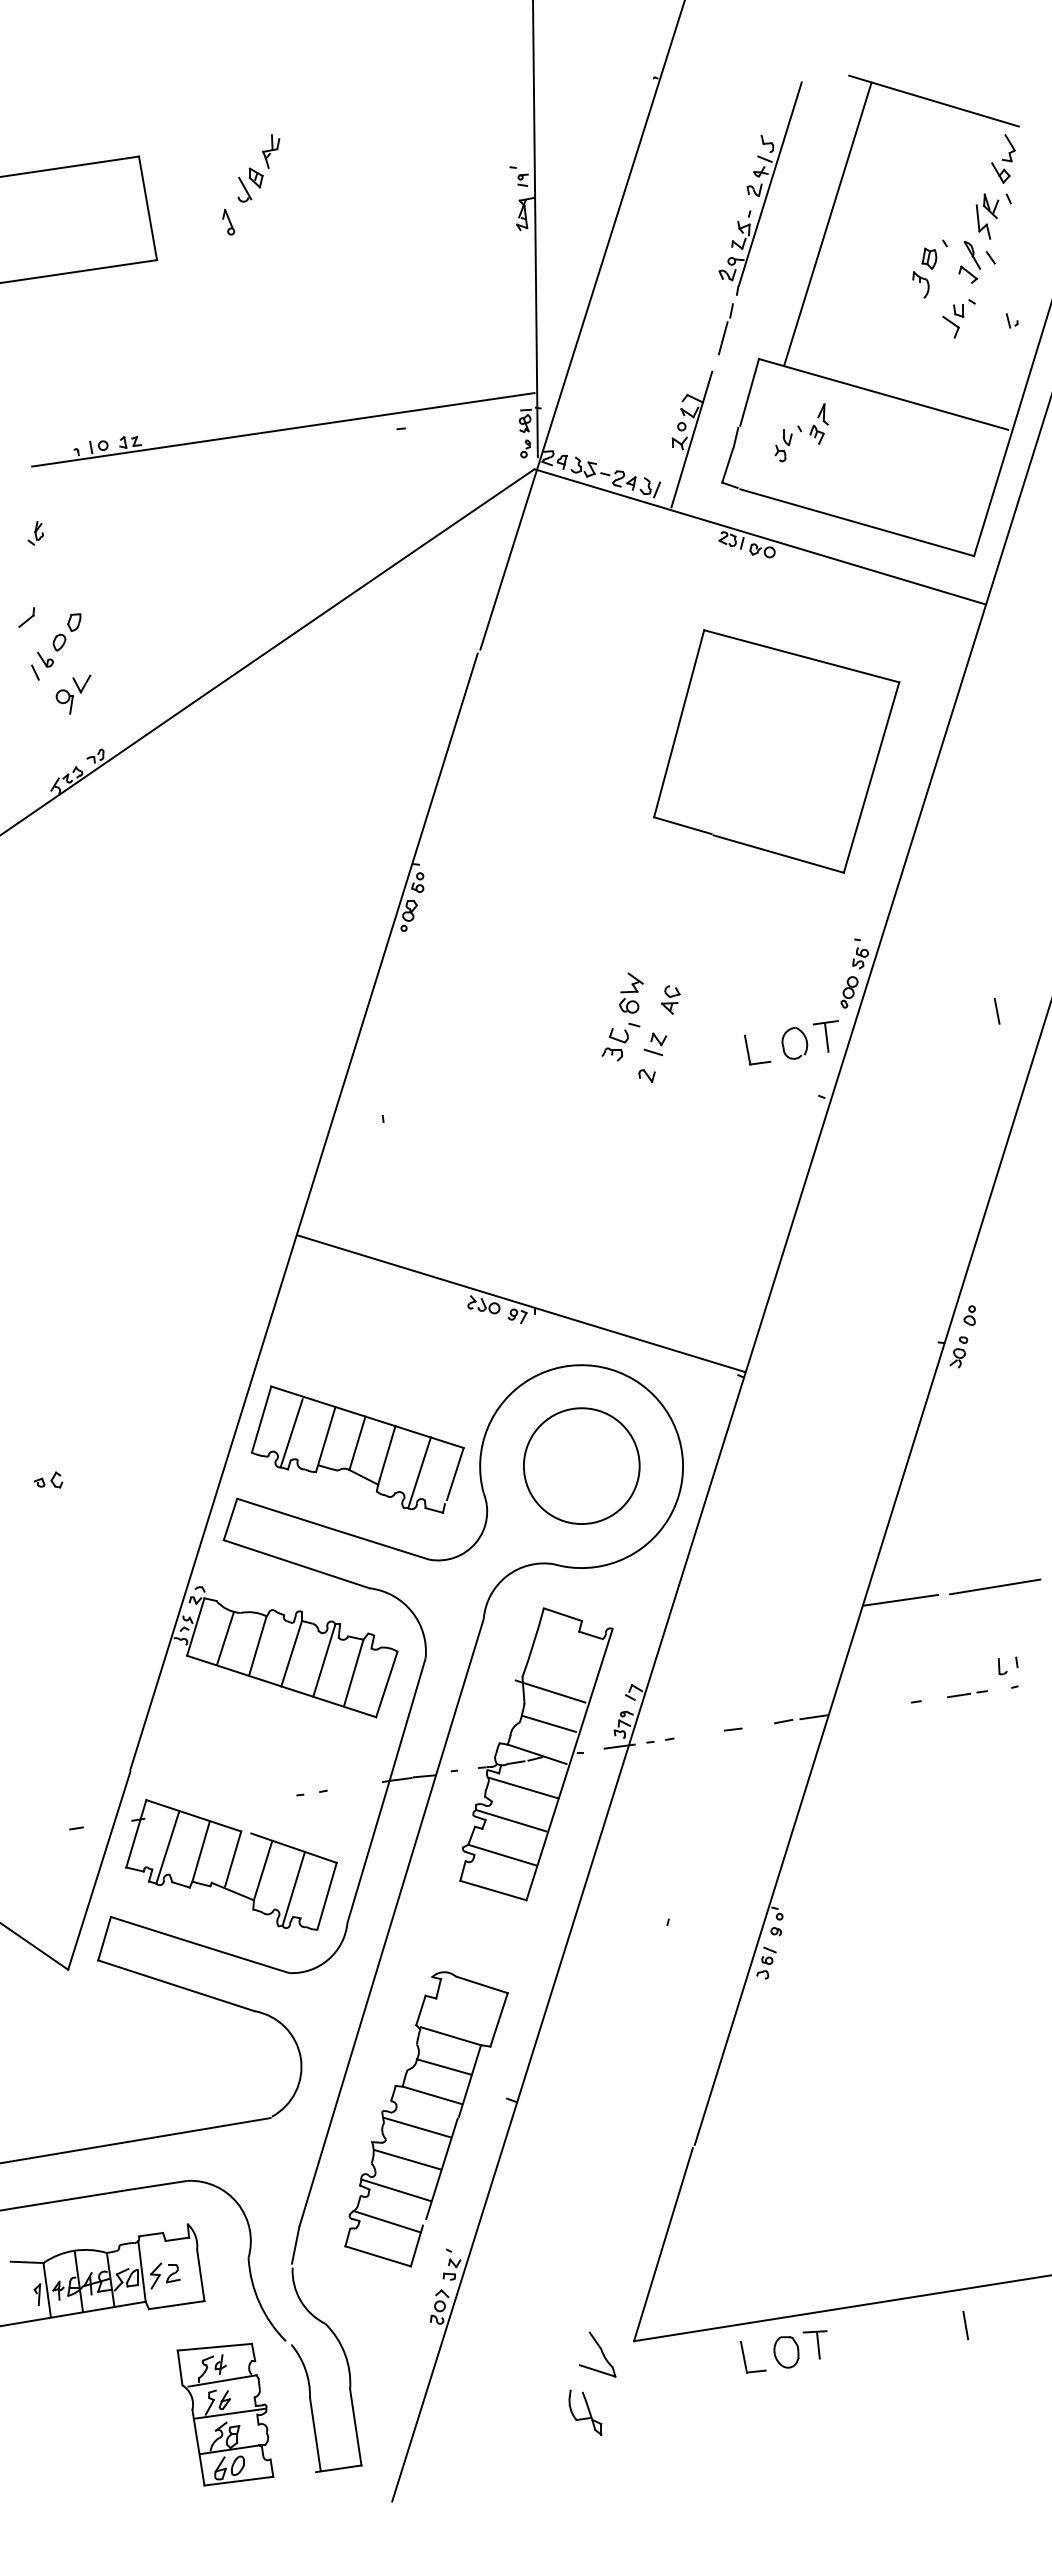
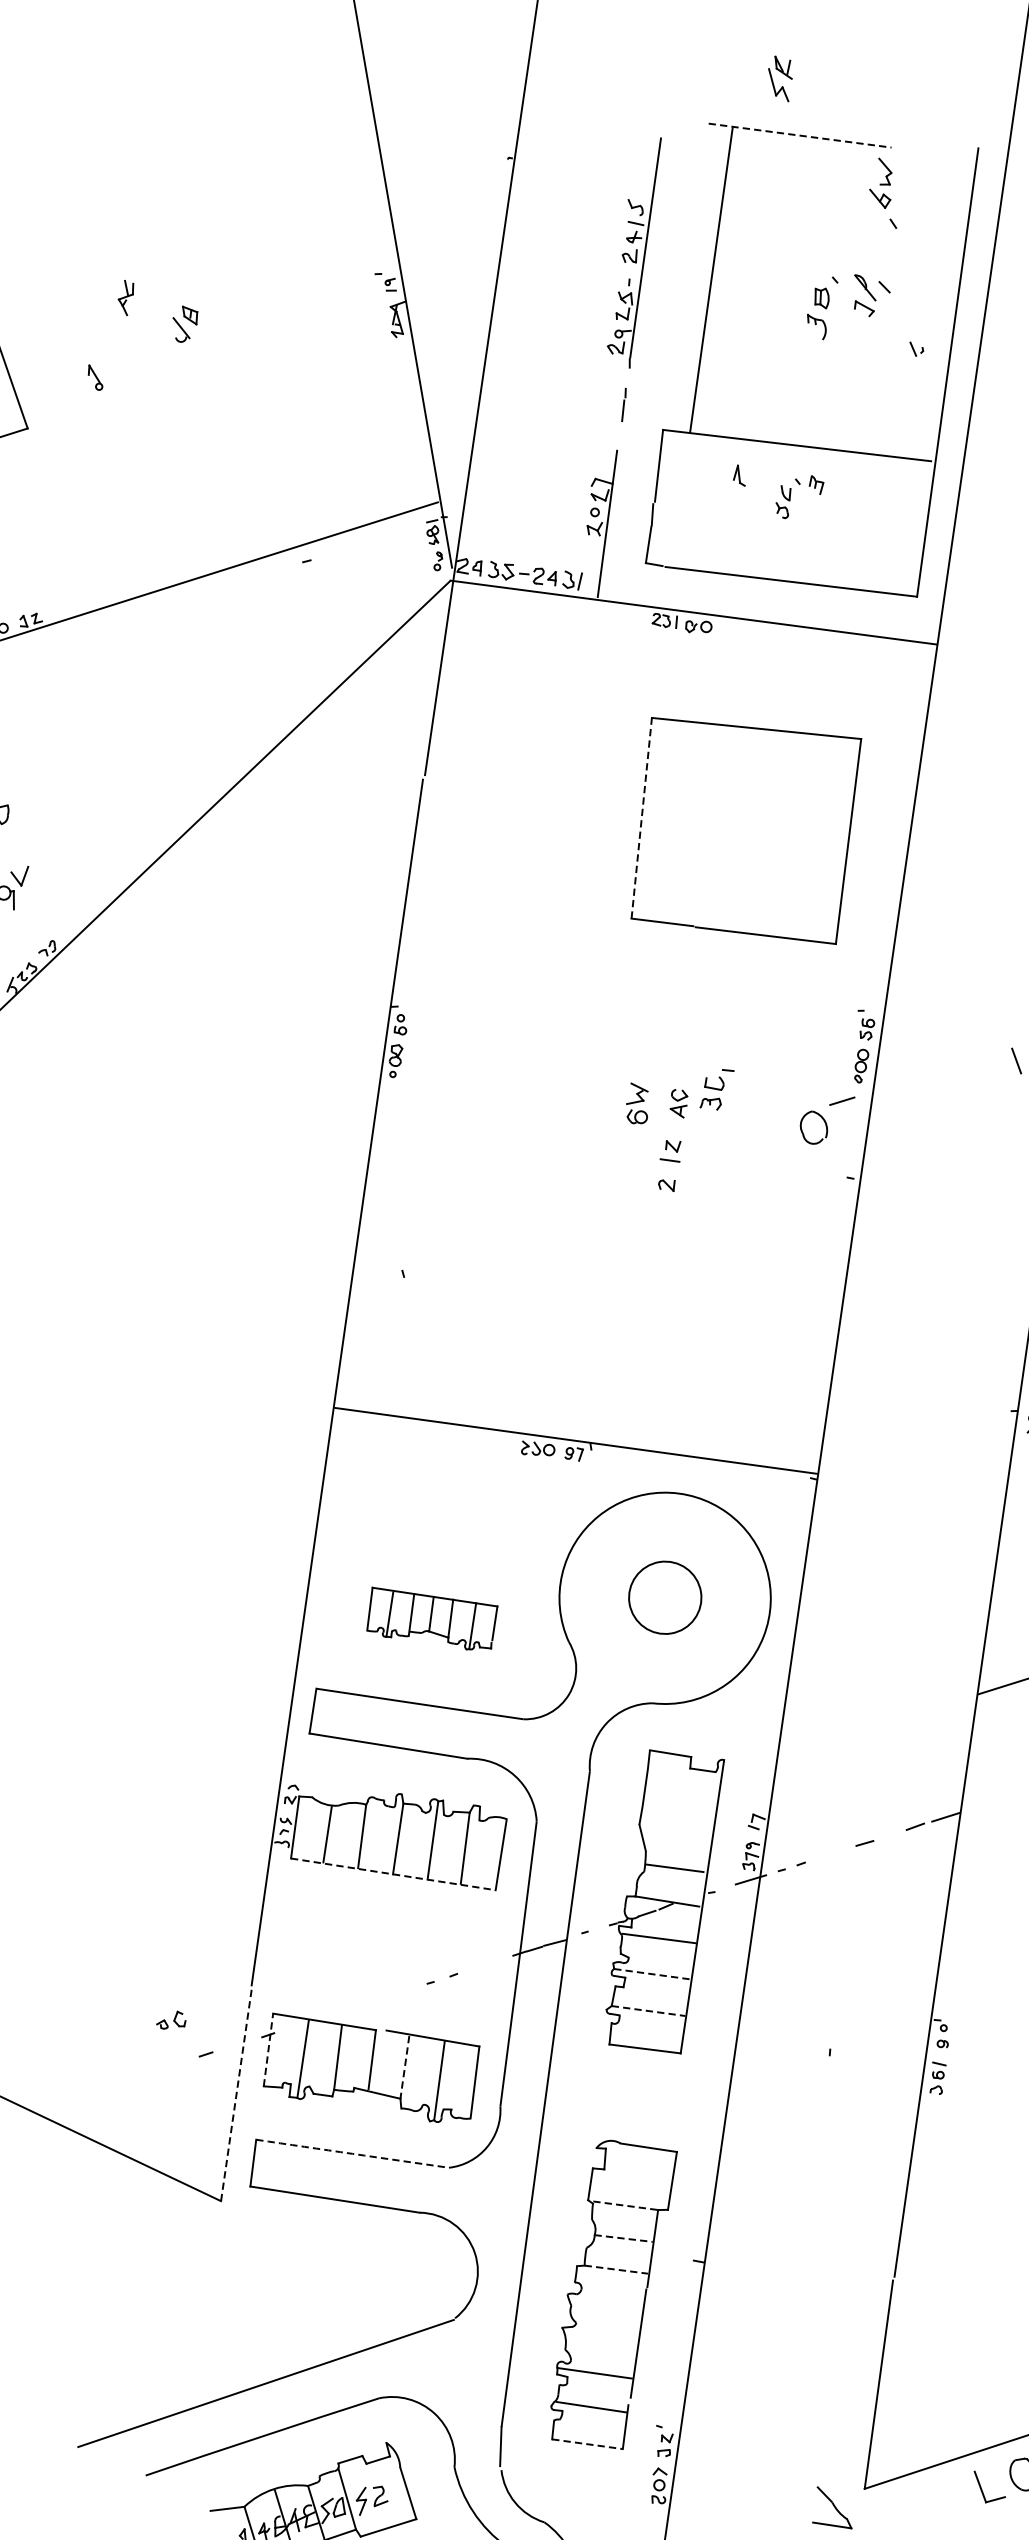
line: (934, 101) -> (800, 135), solid -> dashed
part: (250, 184) -> (186, 323), moved
part: (987, 216) -> (781, 78), moved
part: (958, 318) -> (861, 355), removed
part: (725, 329) -> (623, 405), size x0.6
part: (791, 440) -> (791, 495), moved
line: (679, 723) -> (642, 817), solid -> dashed
line: (826, 1037) -> (845, 1116), removed
part: (620, 1041) -> (716, 1089), moved
part: (749, 1053) -> (768, 1145), removed
part: (357, 1449) -> (431, 1618), size x0.6
circle: (581, 1466) -> (665, 1598), size x0.6
part: (48, 1479) -> (170, 2020), moved
line: (282, 1686) -> (394, 1874), solid -> dashed
line: (550, 1691) -> (670, 1834), removed
line: (511, 1820) -> (652, 1973), solid -> dashed
line: (136, 1833) -> (268, 2049), solid -> dashed
line: (502, 1855) -> (648, 2011), solid -> dashed
line: (99, 1870) -> (236, 2093), solid -> dashed
line: (262, 1871) -> (404, 2067), solid -> dashed
arc: (200, 1945) -> (353, 2154), solid -> dashed
line: (451, 2036) -> (626, 2205), solid -> dashed
line: (444, 2067) -> (624, 2238), solid -> dashed
line: (432, 2095) -> (616, 2269), solid -> dashed
line: (417, 2127) -> (606, 2305), removed
line: (407, 2159) -> (601, 2339), removed
line: (378, 2256) -> (587, 2444), solid -> dashed

